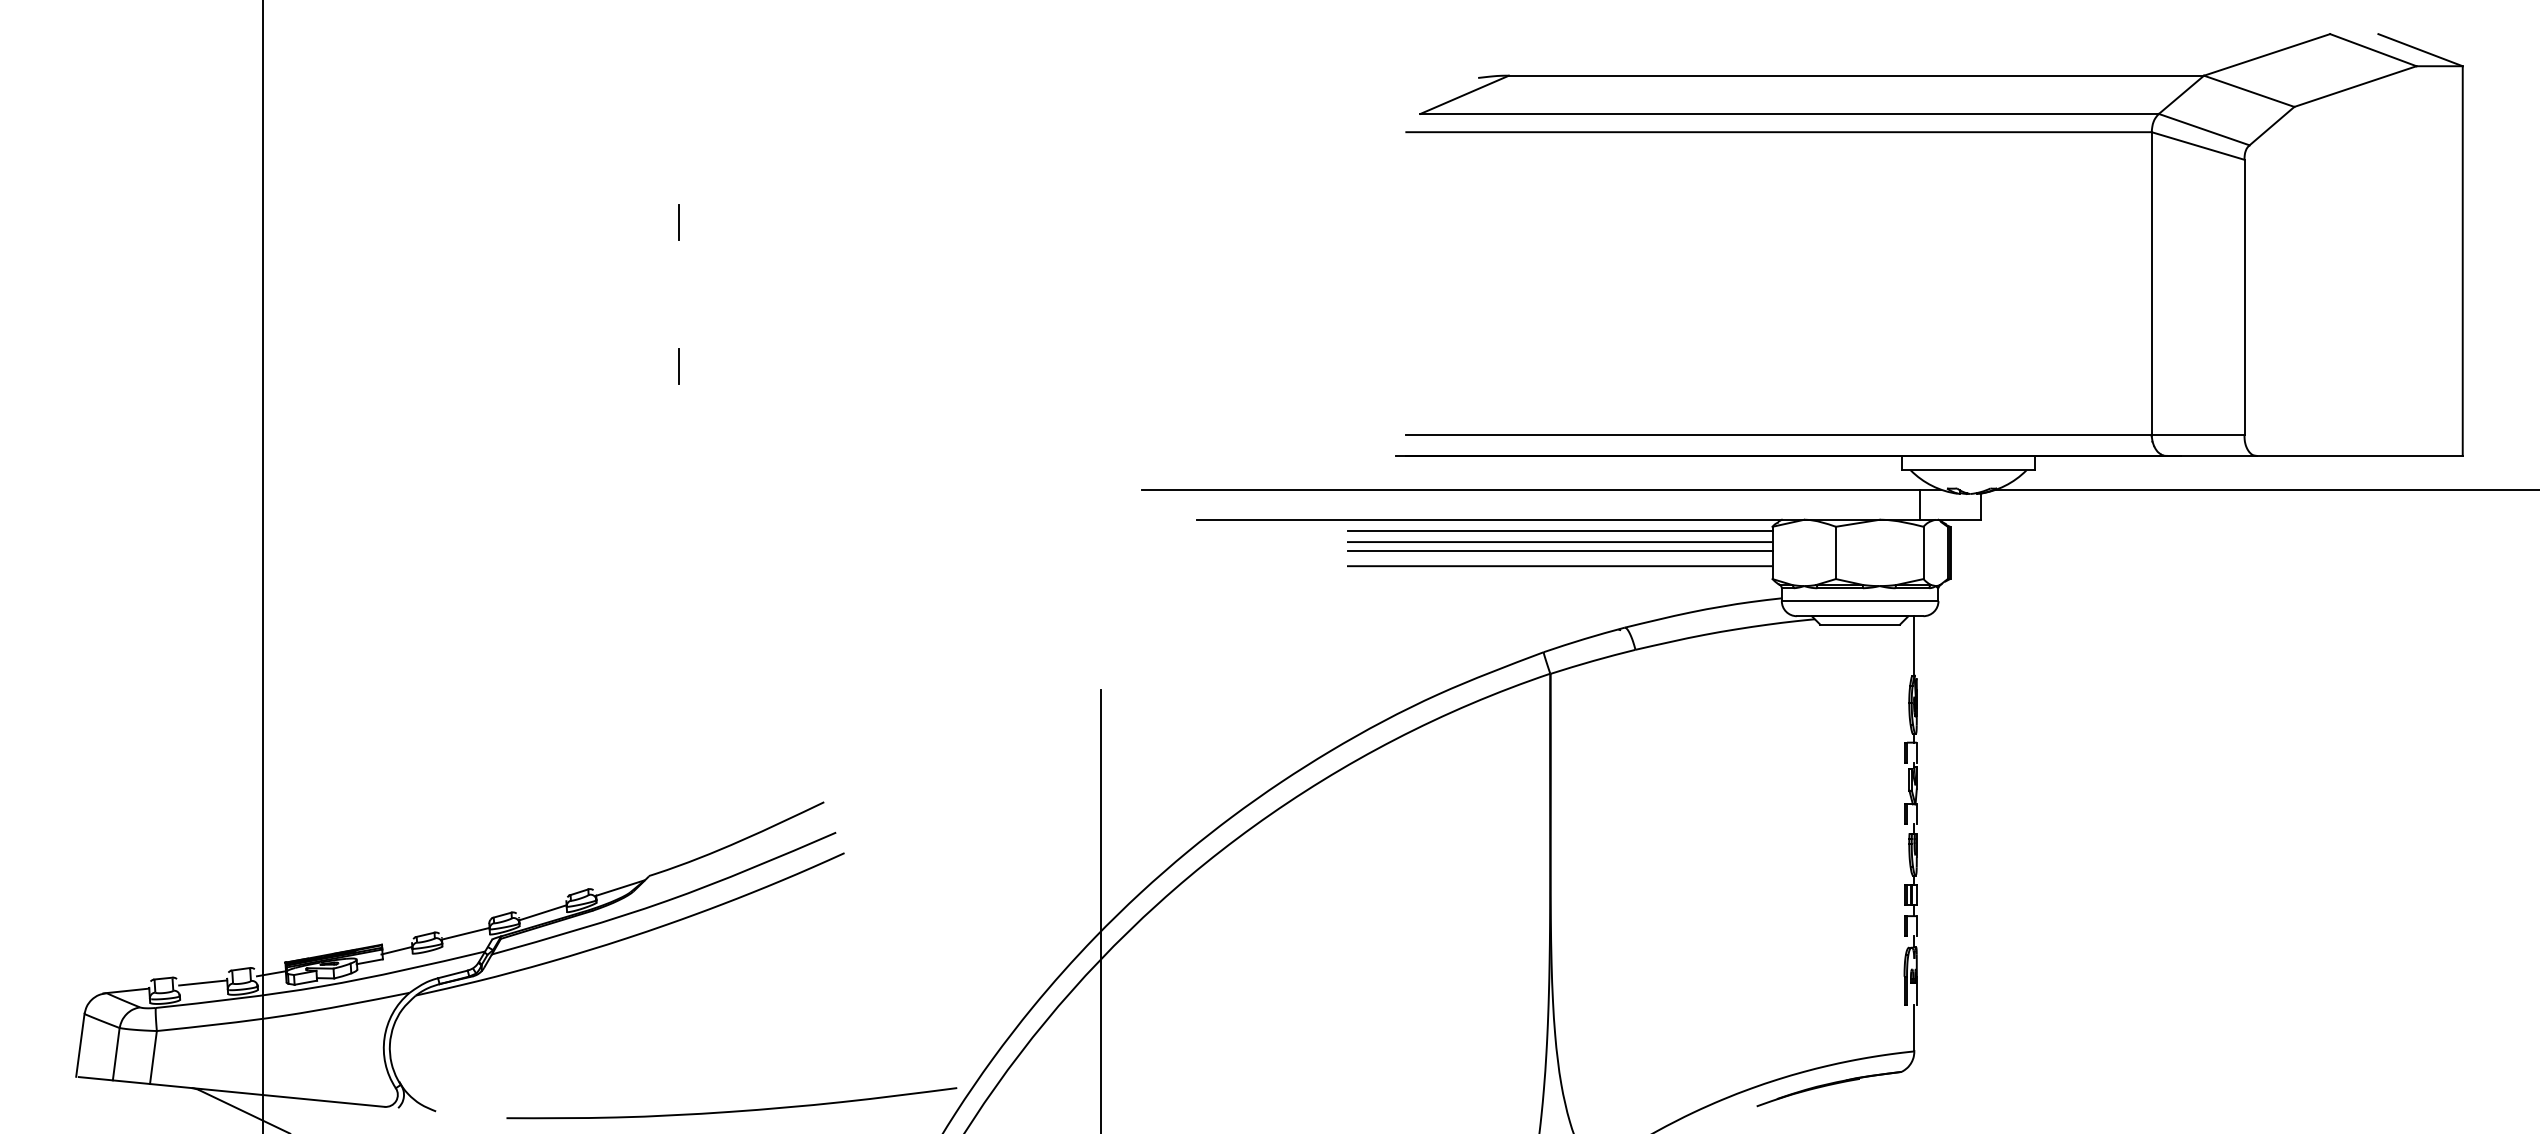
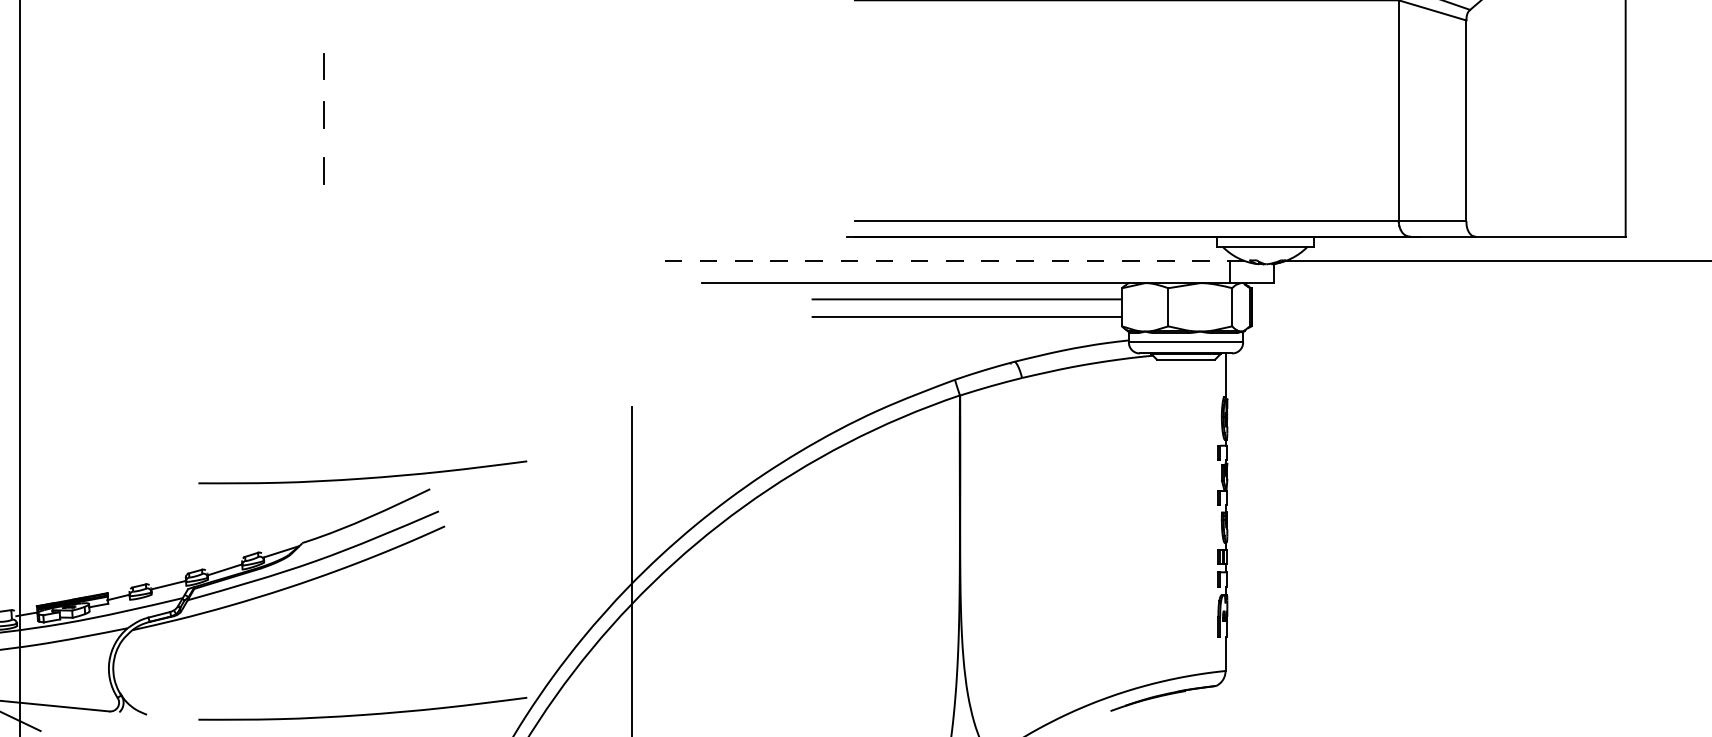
line: (678, 289) -> (323, 115), added
line: (1541, 489) -> (953, 261), solid -> dashed
line: (1560, 530) -> (967, 290), removed
line: (1559, 551) -> (966, 306), removed
curve: (731, 786) -> (362, 477), added

